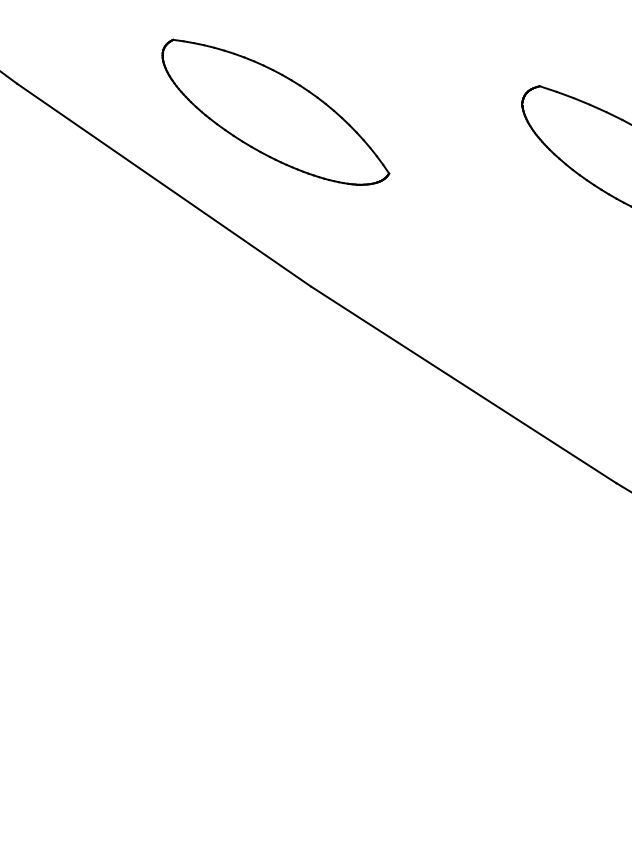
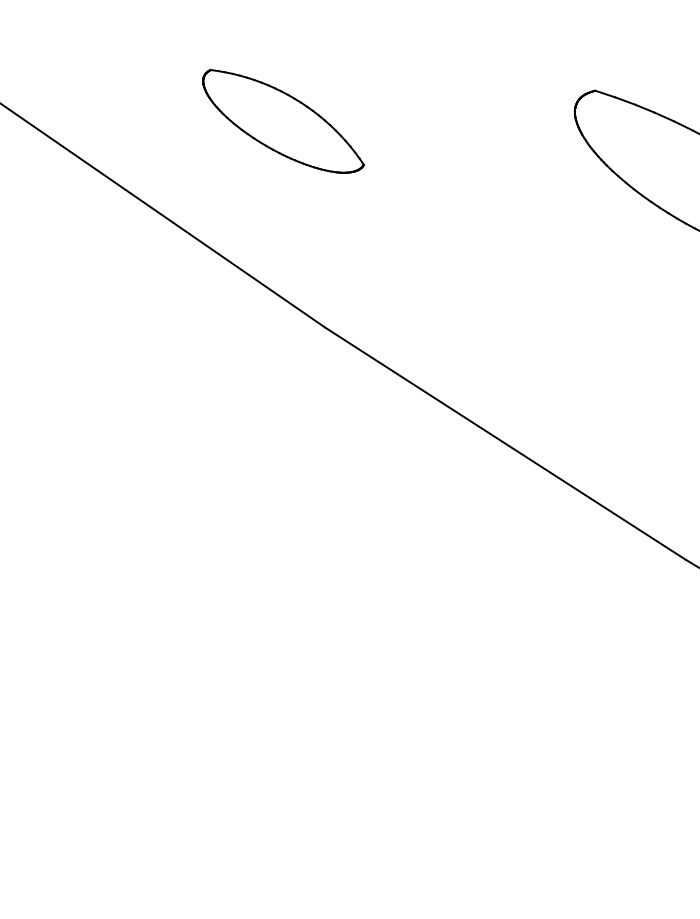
part: (275, 111) -> (283, 120), size x0.6

